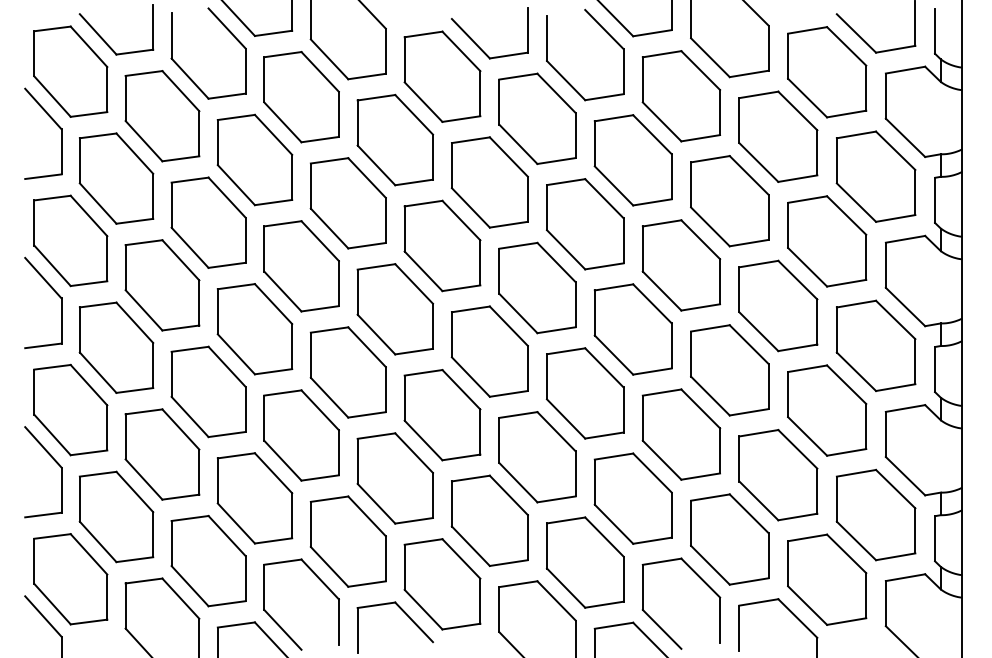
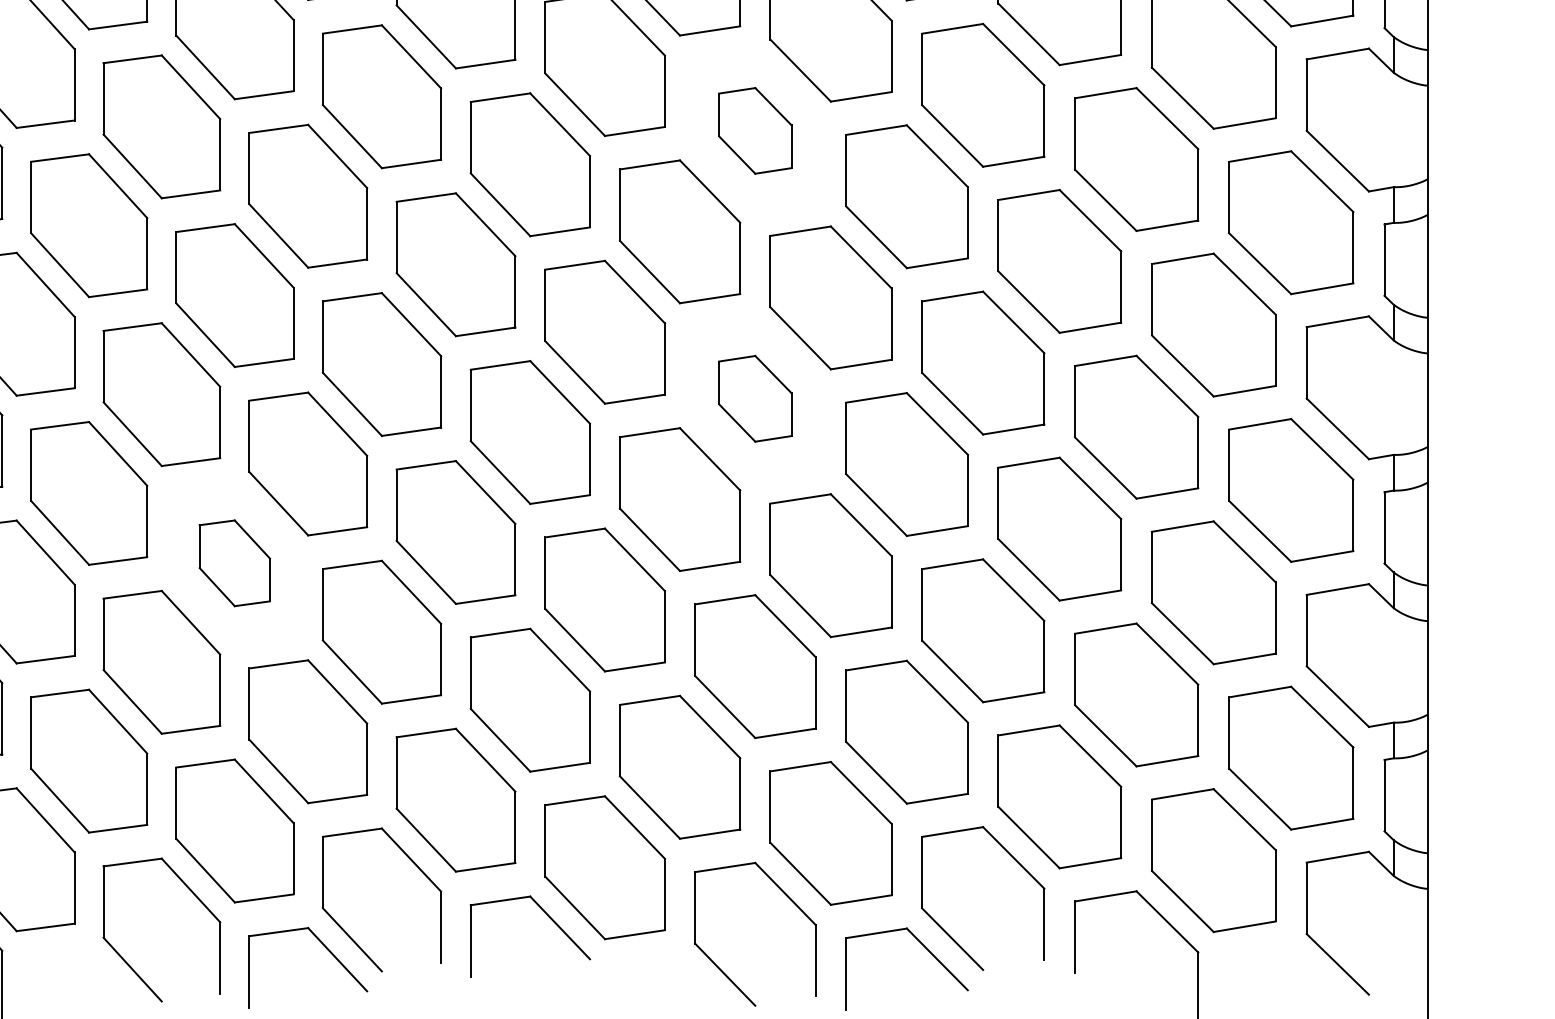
part: (537, 118) -> (755, 130), size x0.6
part: (537, 287) -> (755, 398), size x0.6
part: (208, 391) -> (234, 562), size x0.6

